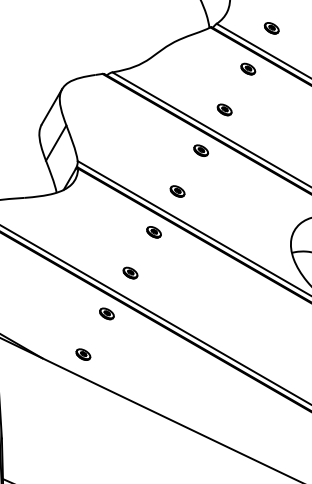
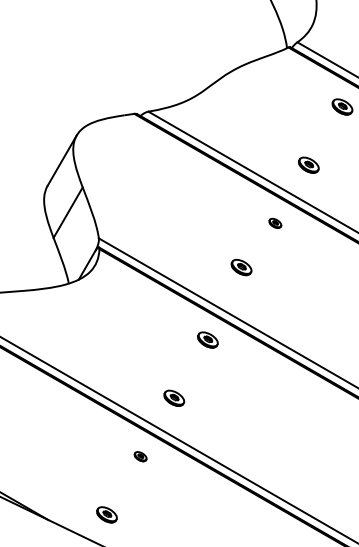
part: (201, 150) -> (275, 223), size x0.6
part: (177, 191) -> (241, 267), moved
part: (106, 313) -> (139, 456), size x0.6

